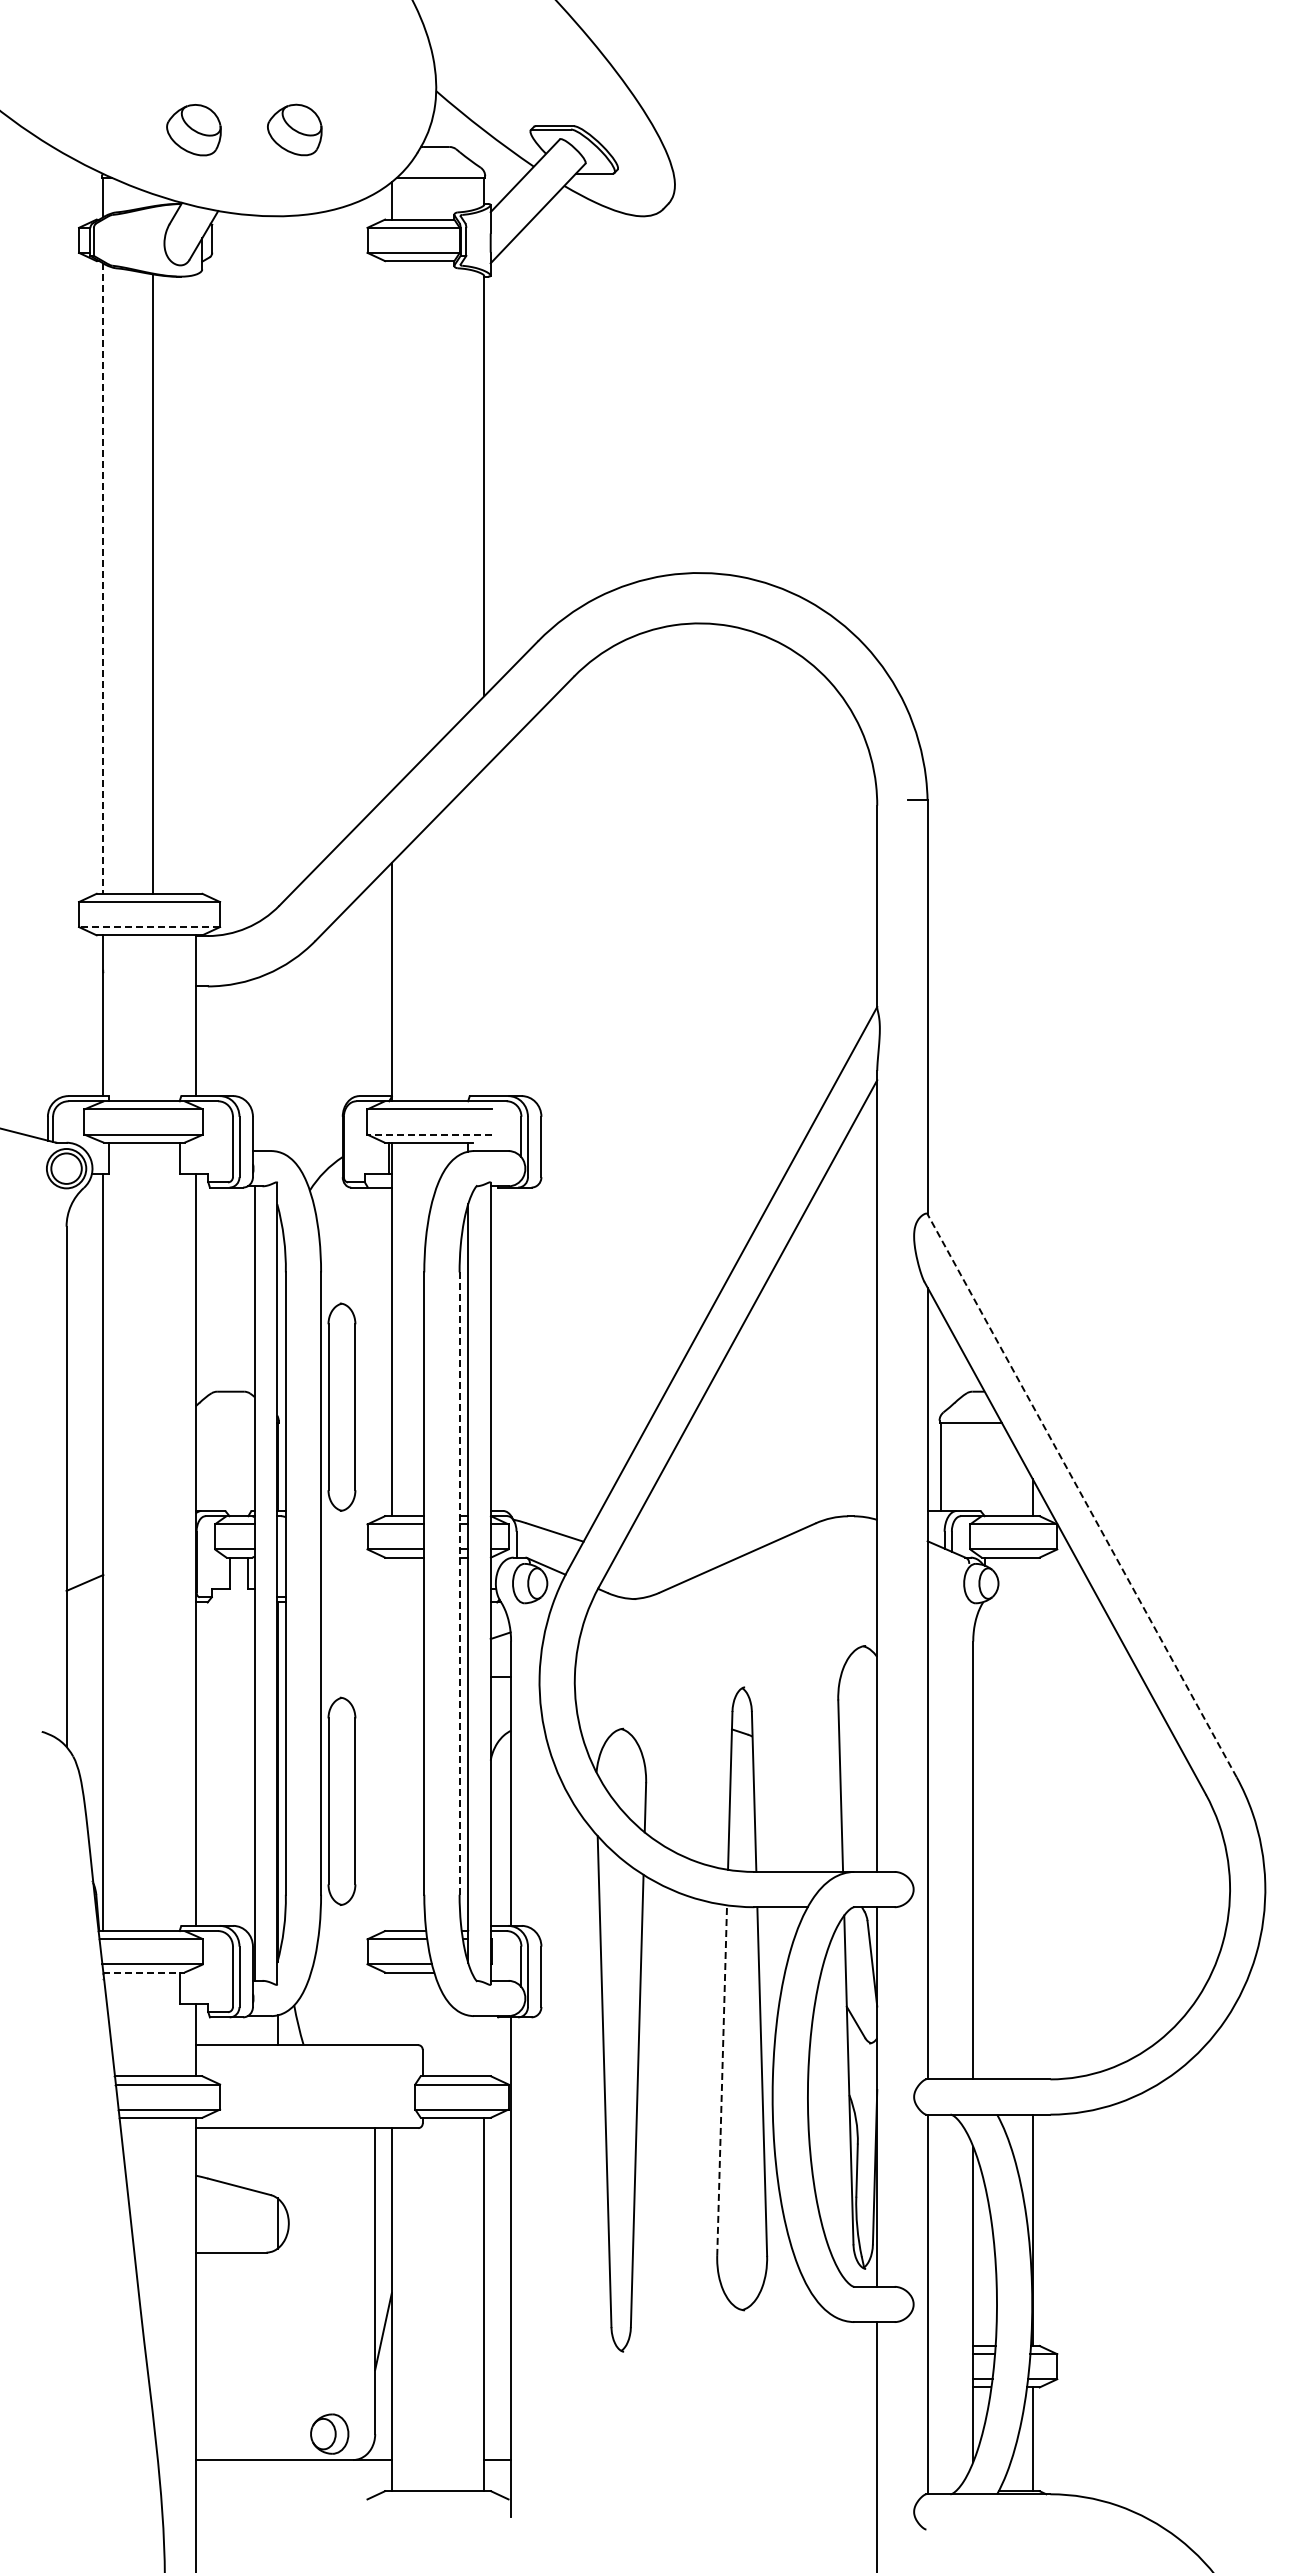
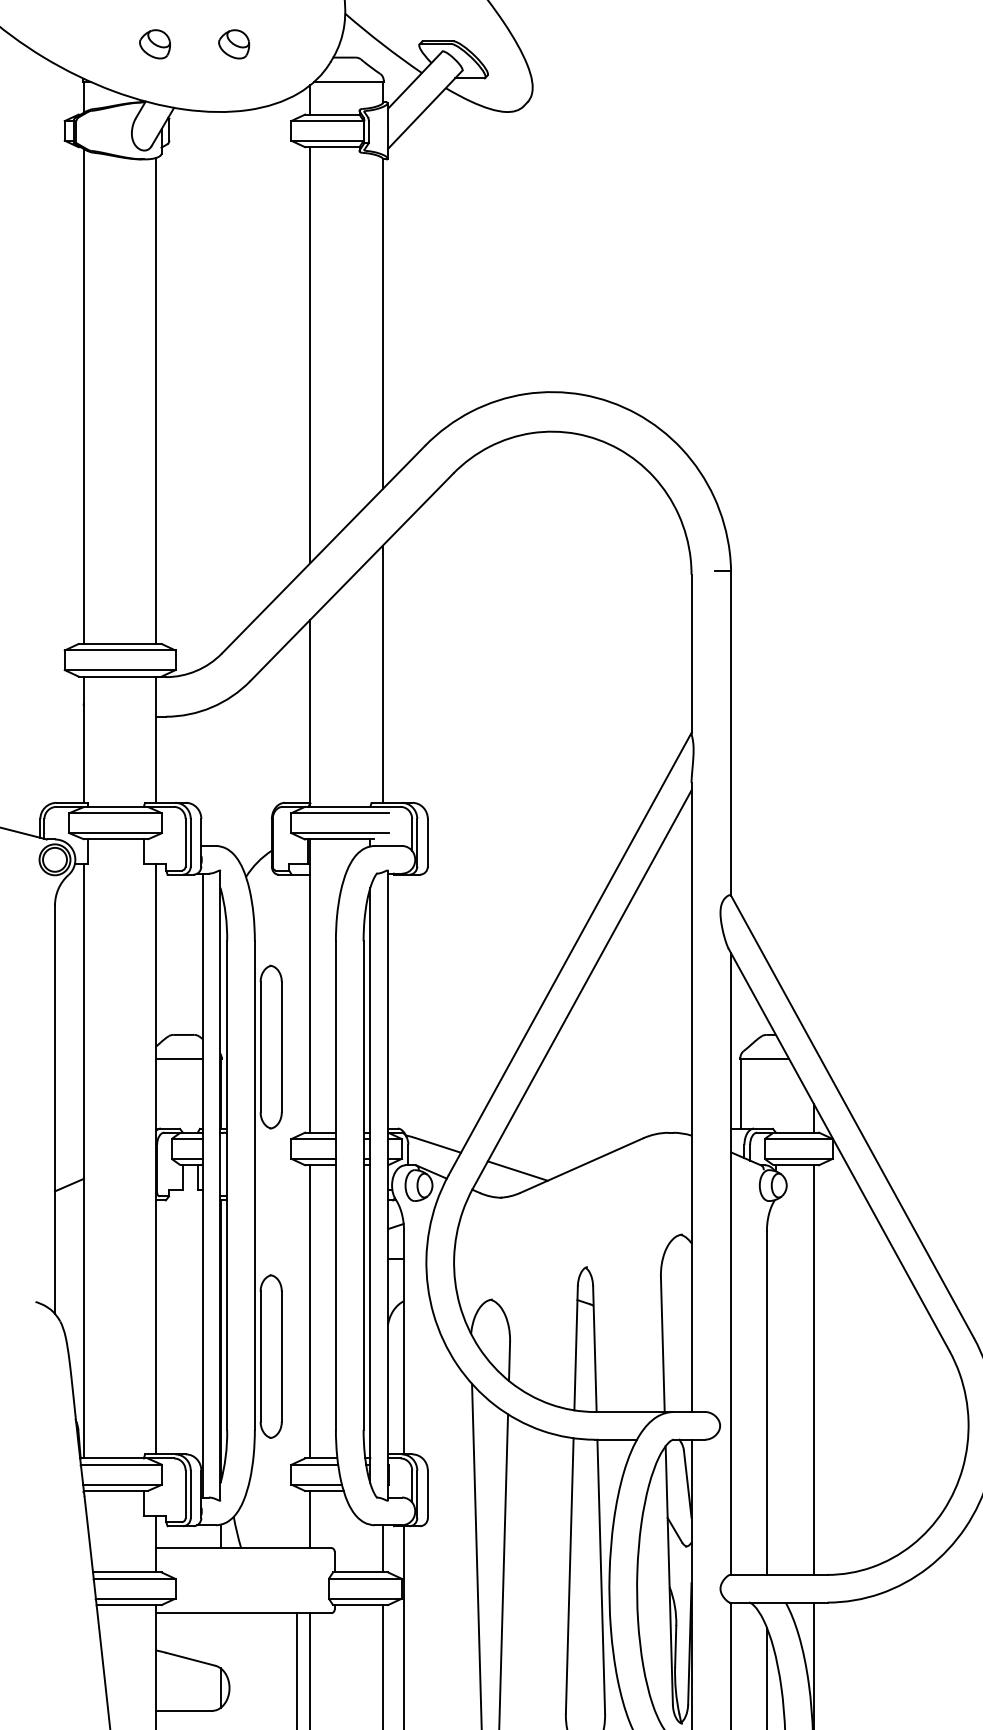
part: (193, 129) -> (154, 43), size x0.71
part: (294, 130) -> (233, 44), size x0.71
line: (391, 525) -> (310, 354), added
line: (103, 579) -> (84, 397), dashed -> solid
line: (152, 583) -> (156, 400), moved
line: (149, 927) -> (120, 670), dashed -> solid
line: (484, 932) -> (383, 674), added
line: (428, 1134) -> (339, 832), dashed -> solid
line: (224, 1422) -> (179, 1059), added
line: (1081, 1495) -> (851, 1116), dashed -> solid
line: (655, 1564) -> (517, 1170), added
line: (459, 1584) -> (363, 1186), dashed -> solid
line: (391, 1744) -> (310, 1311), added
line: (1032, 1818) -> (813, 1370), added
line: (143, 1972) -> (115, 1490), dashed -> solid
line: (391, 2008) -> (310, 1519), added
line: (484, 2046) -> (383, 1549), added
line: (722, 2080) -> (570, 1575), dashed -> solid

